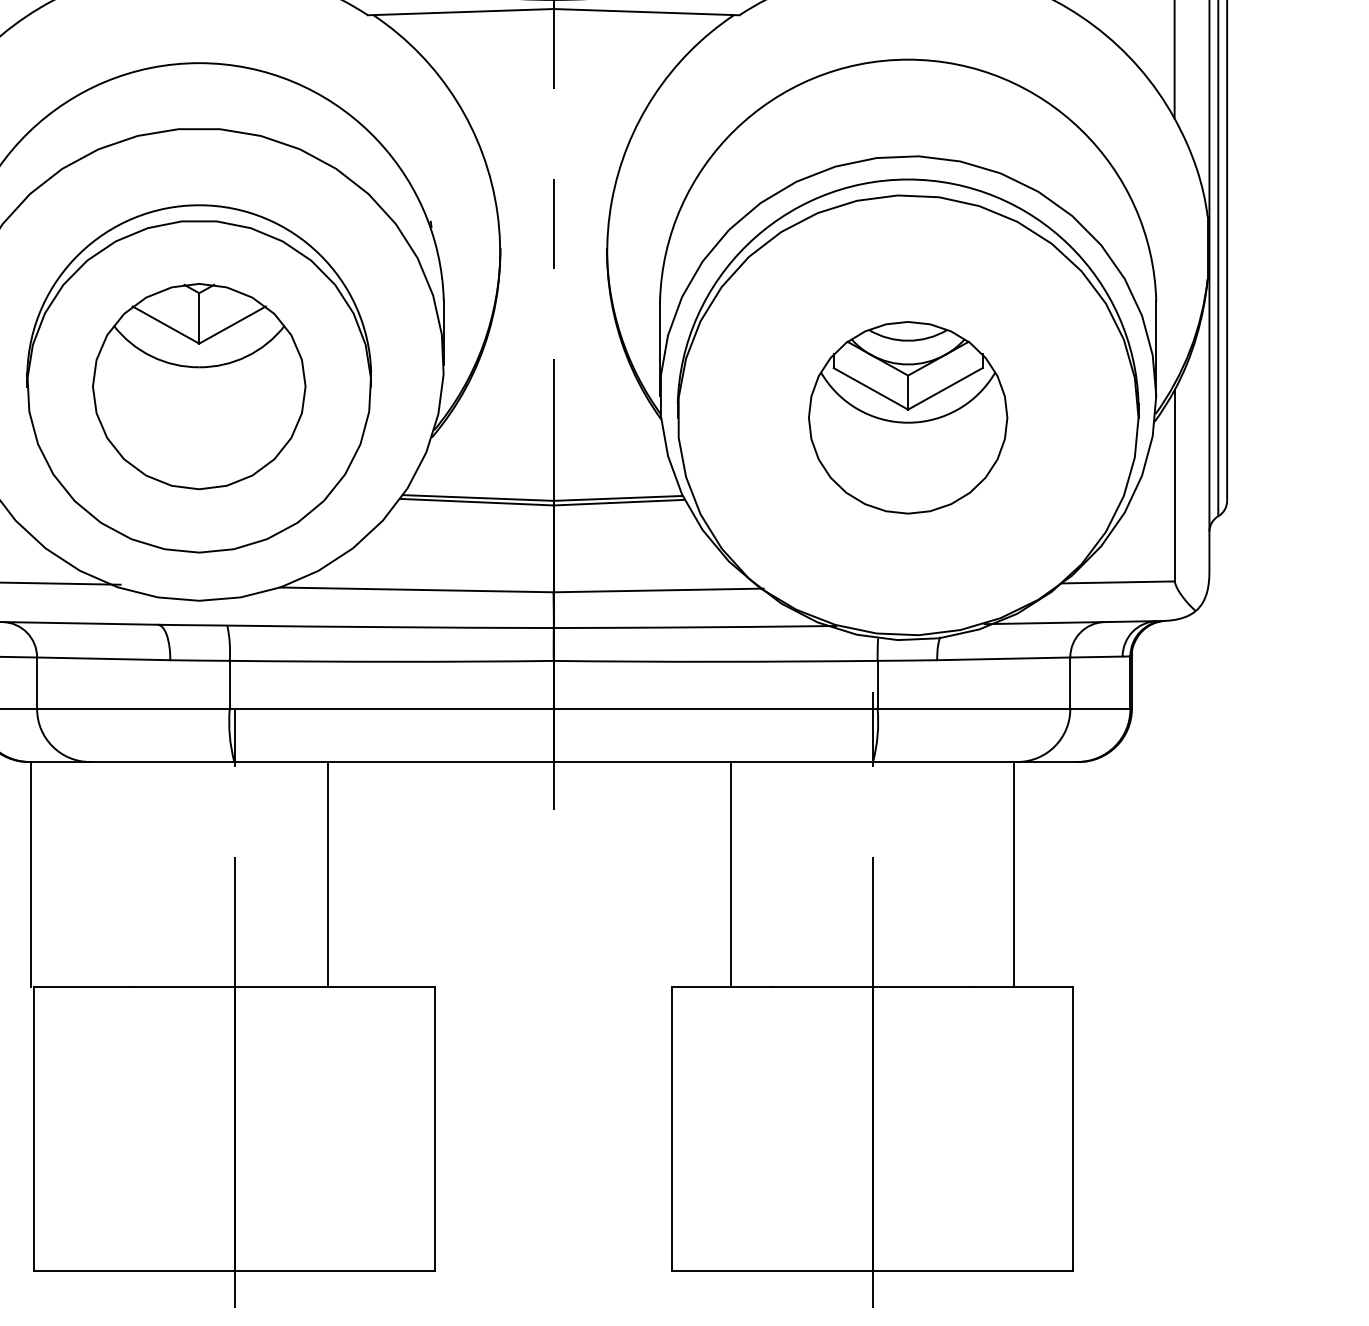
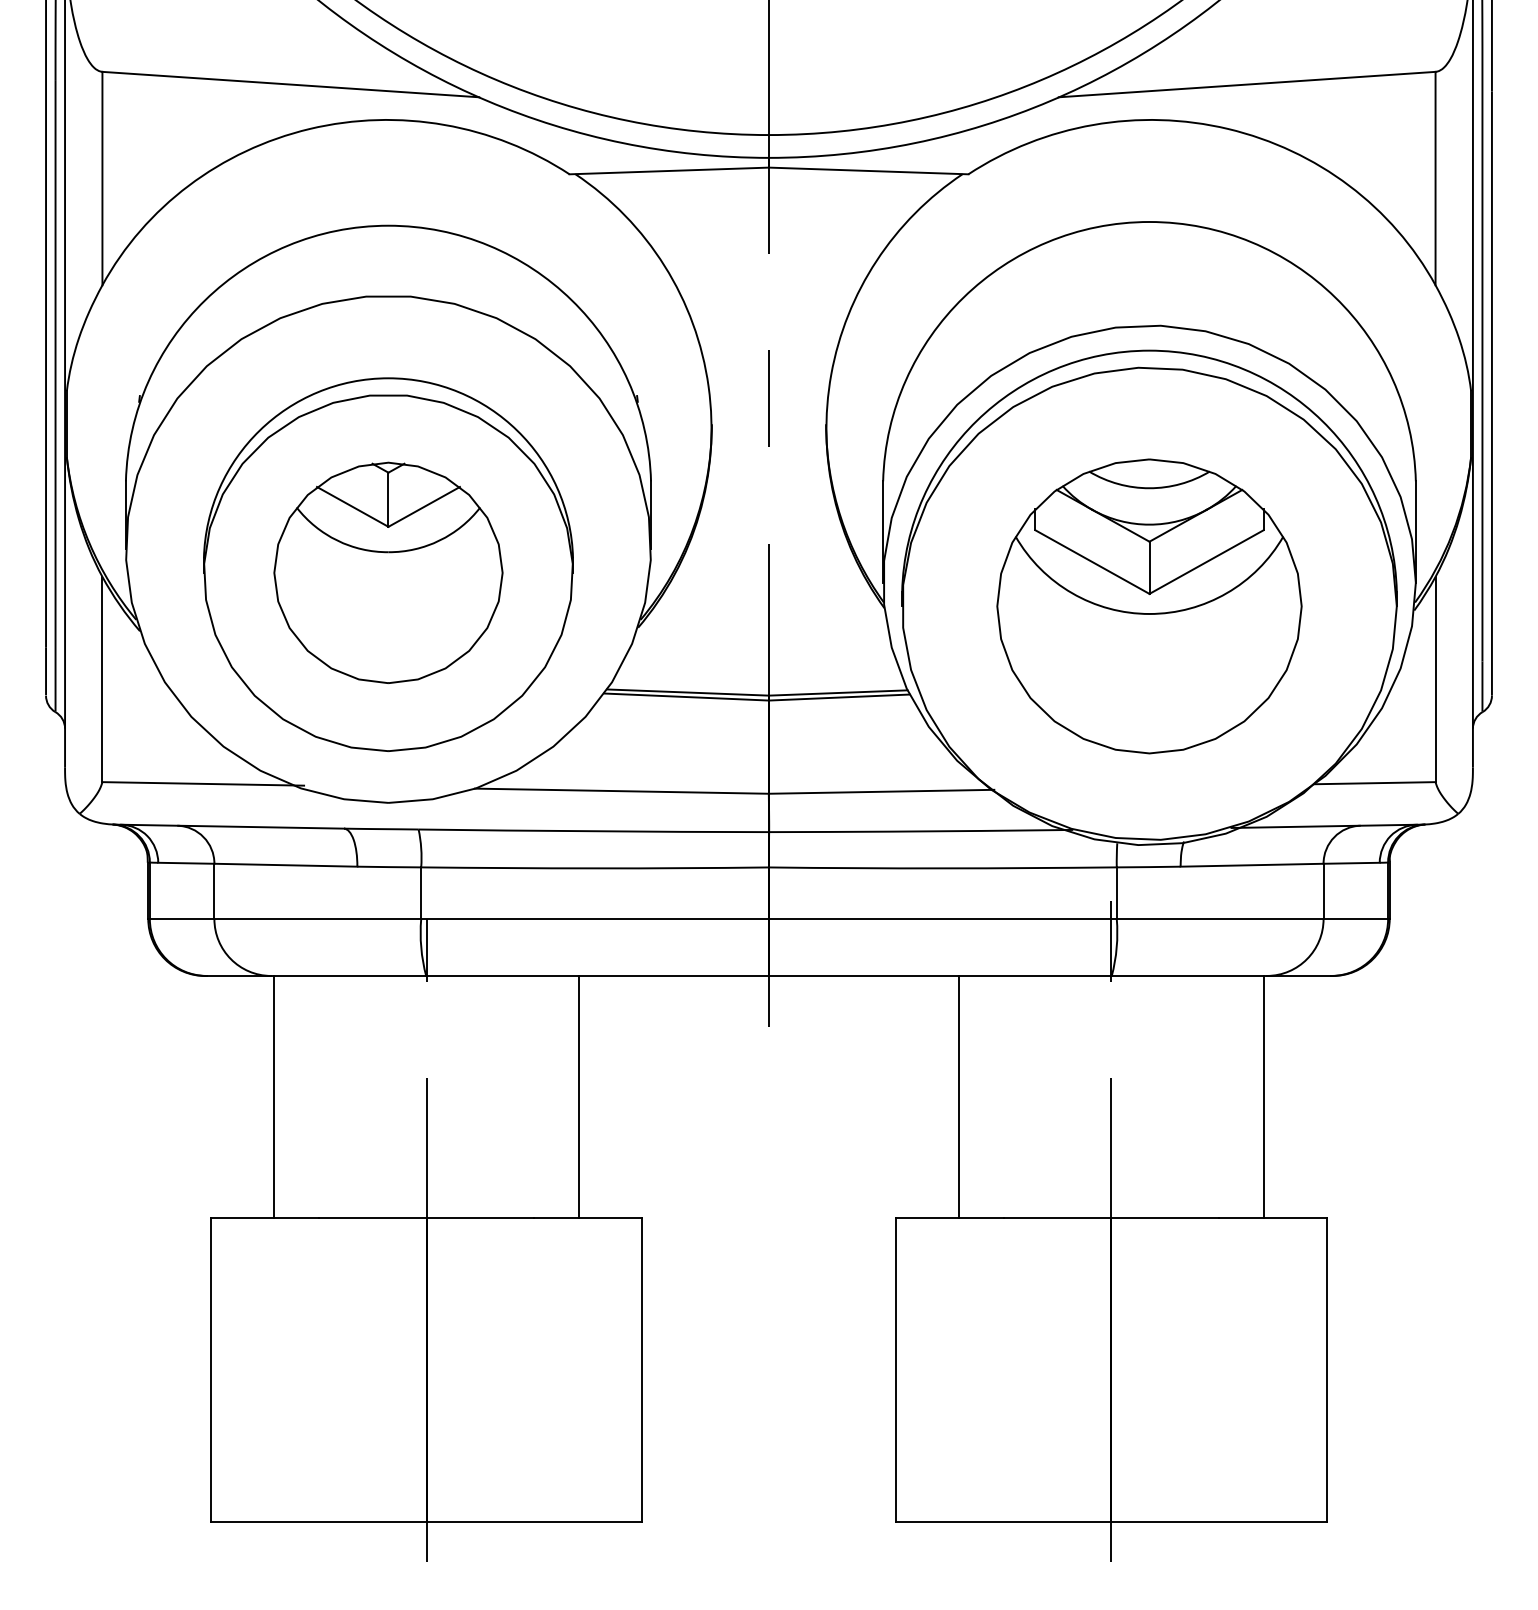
part: (908, 417) -> (1149, 606), size x1.43
line: (30, 874) -> (274, 1096), moved
line: (327, 874) -> (578, 1096), moved

